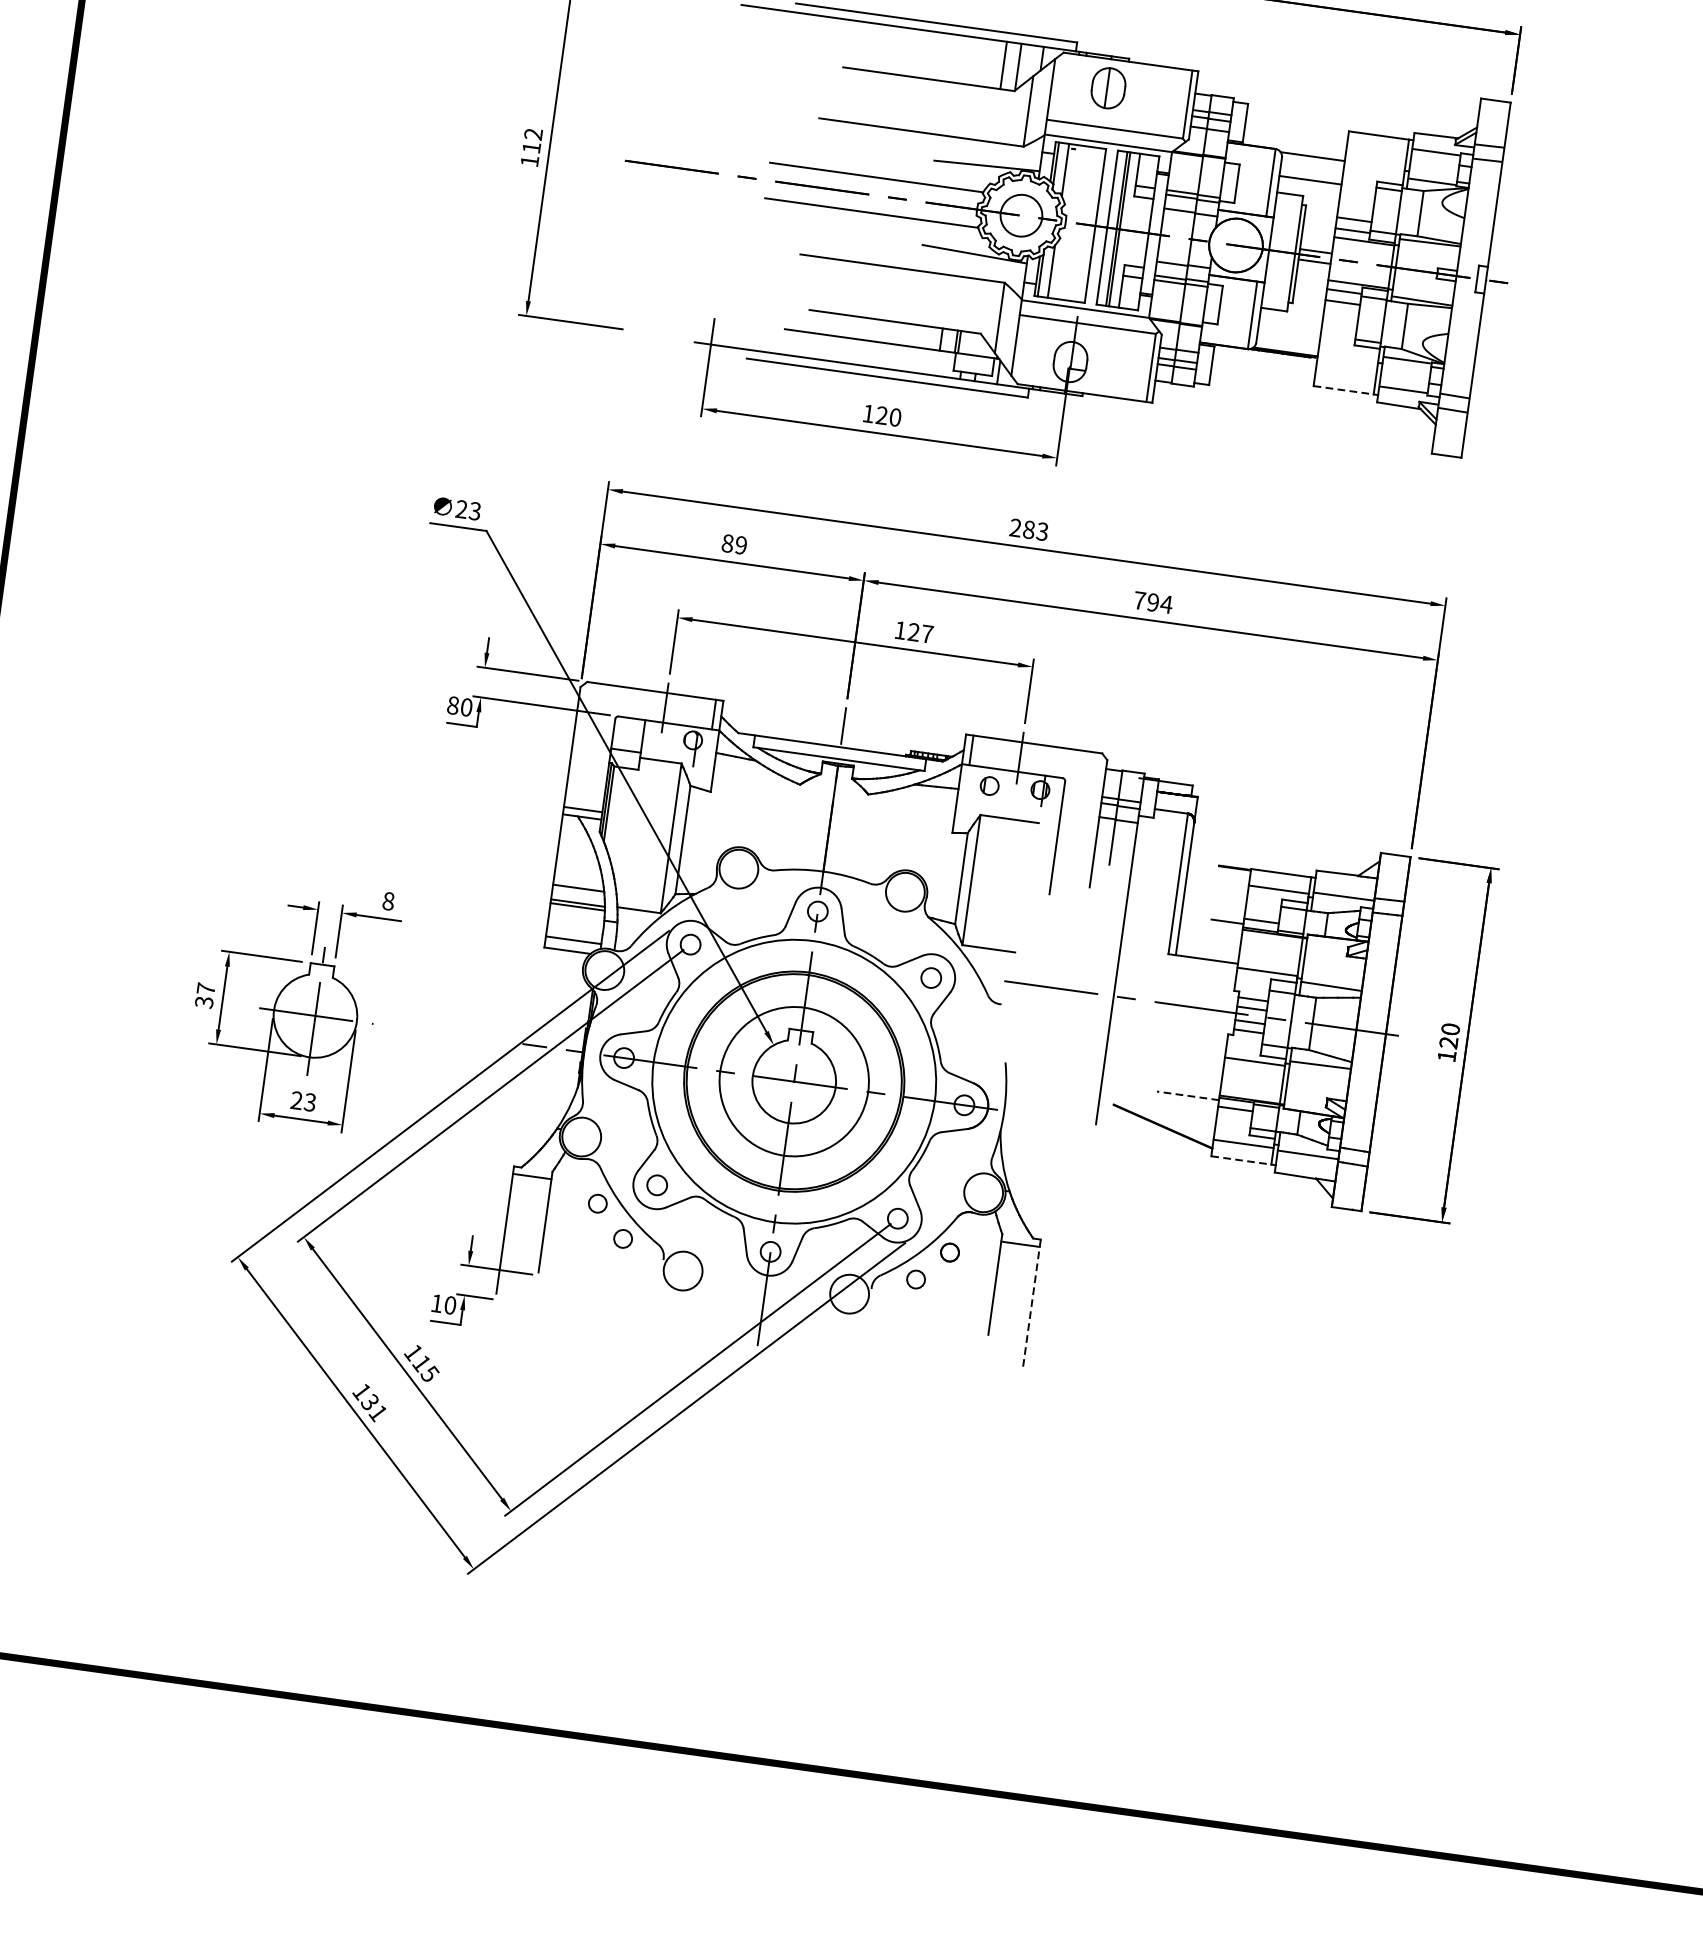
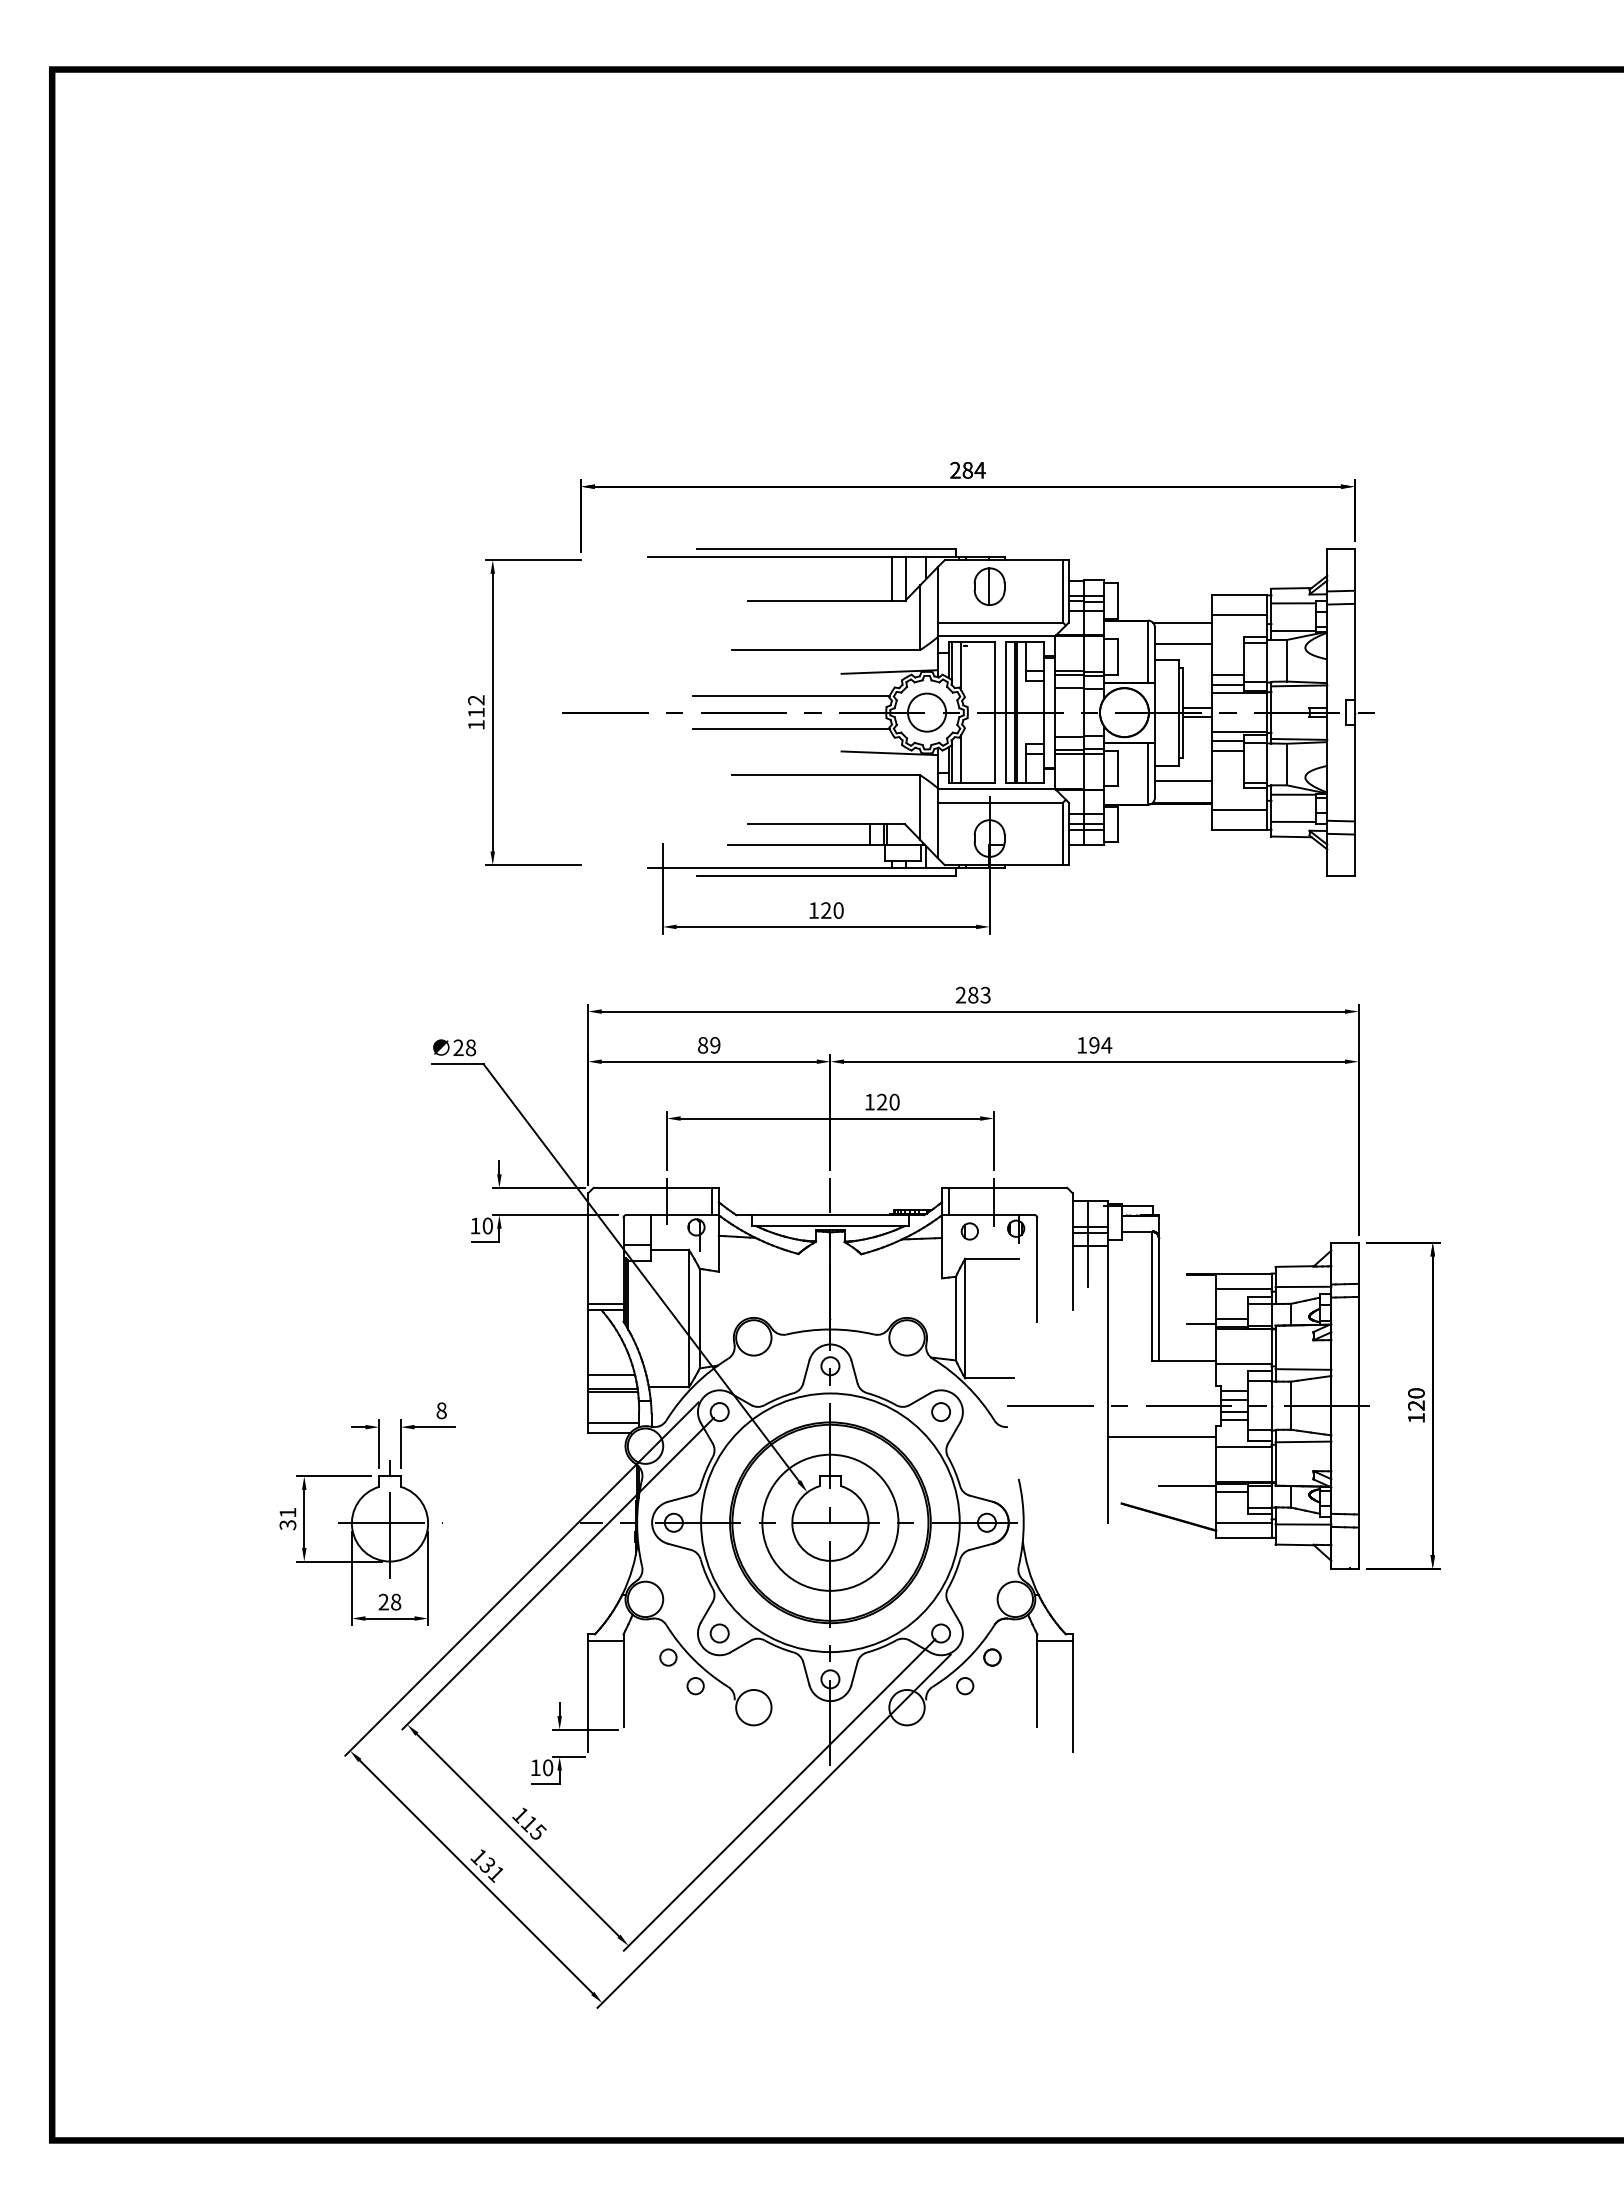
line: (1375, 157) -> (1239, 615), added
line: (1289, 328) -> (1183, 780), added
line: (1346, 369) -> (1239, 810), added
line: (1343, 389) -> (1239, 829), dashed -> solid
text: (474, 510) -> (470, 1047), 23 -> 28
text: (1140, 600) -> (1082, 1045), 794 -> 194
text: (927, 633) -> (894, 1101), 127 -> 120
text: (453, 705) -> (475, 1225), 80 -> 10
text: (205, 988) -> (287, 1512), 37 -> 31
line: (1168, 1039) -> (1162, 1437), added
line: (1187, 1096) -> (1187, 1486), dashed -> solid
text: (309, 1101) -> (395, 1601), 23 -> 28
line: (1240, 1159) -> (1243, 1537), dashed -> solid
line: (1031, 1302) -> (1072, 1692), dashed -> solid

